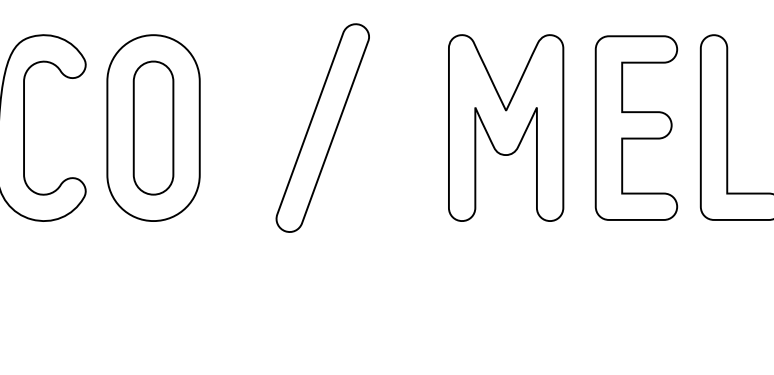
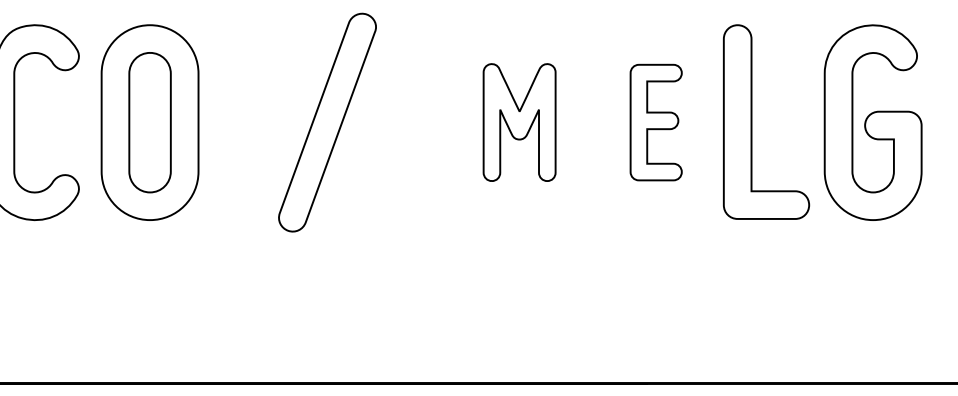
part: (505, 127) -> (519, 122), size x0.6
part: (635, 127) -> (655, 122), size x0.6

